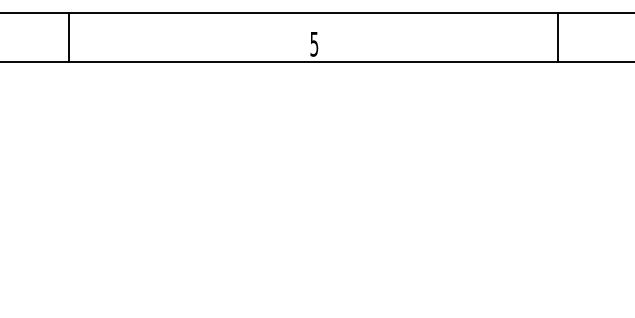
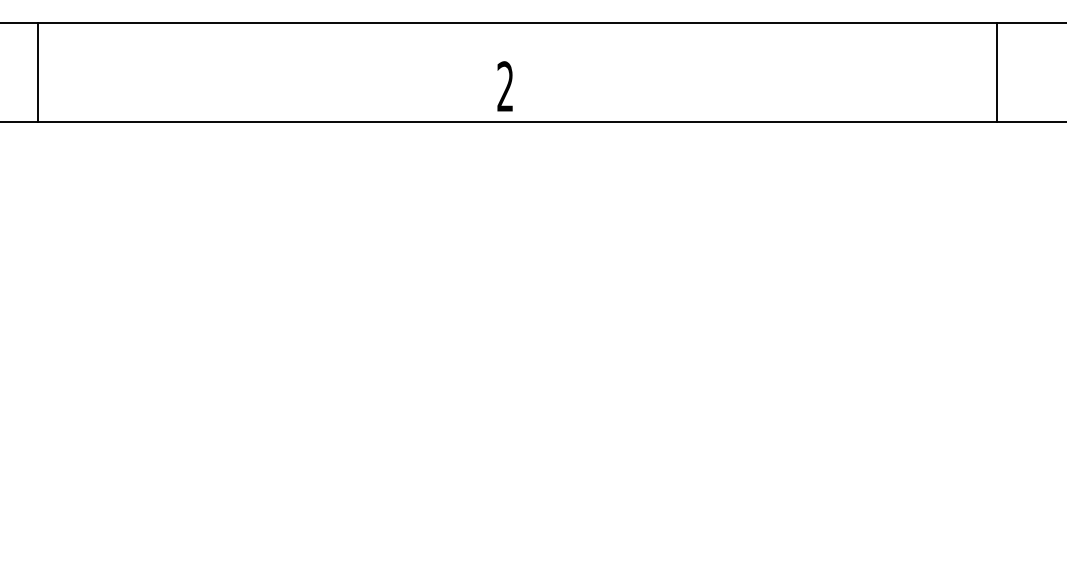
line: (69, 36) -> (38, 71), moved
text: (314, 43) -> (505, 85), 5 -> 2

